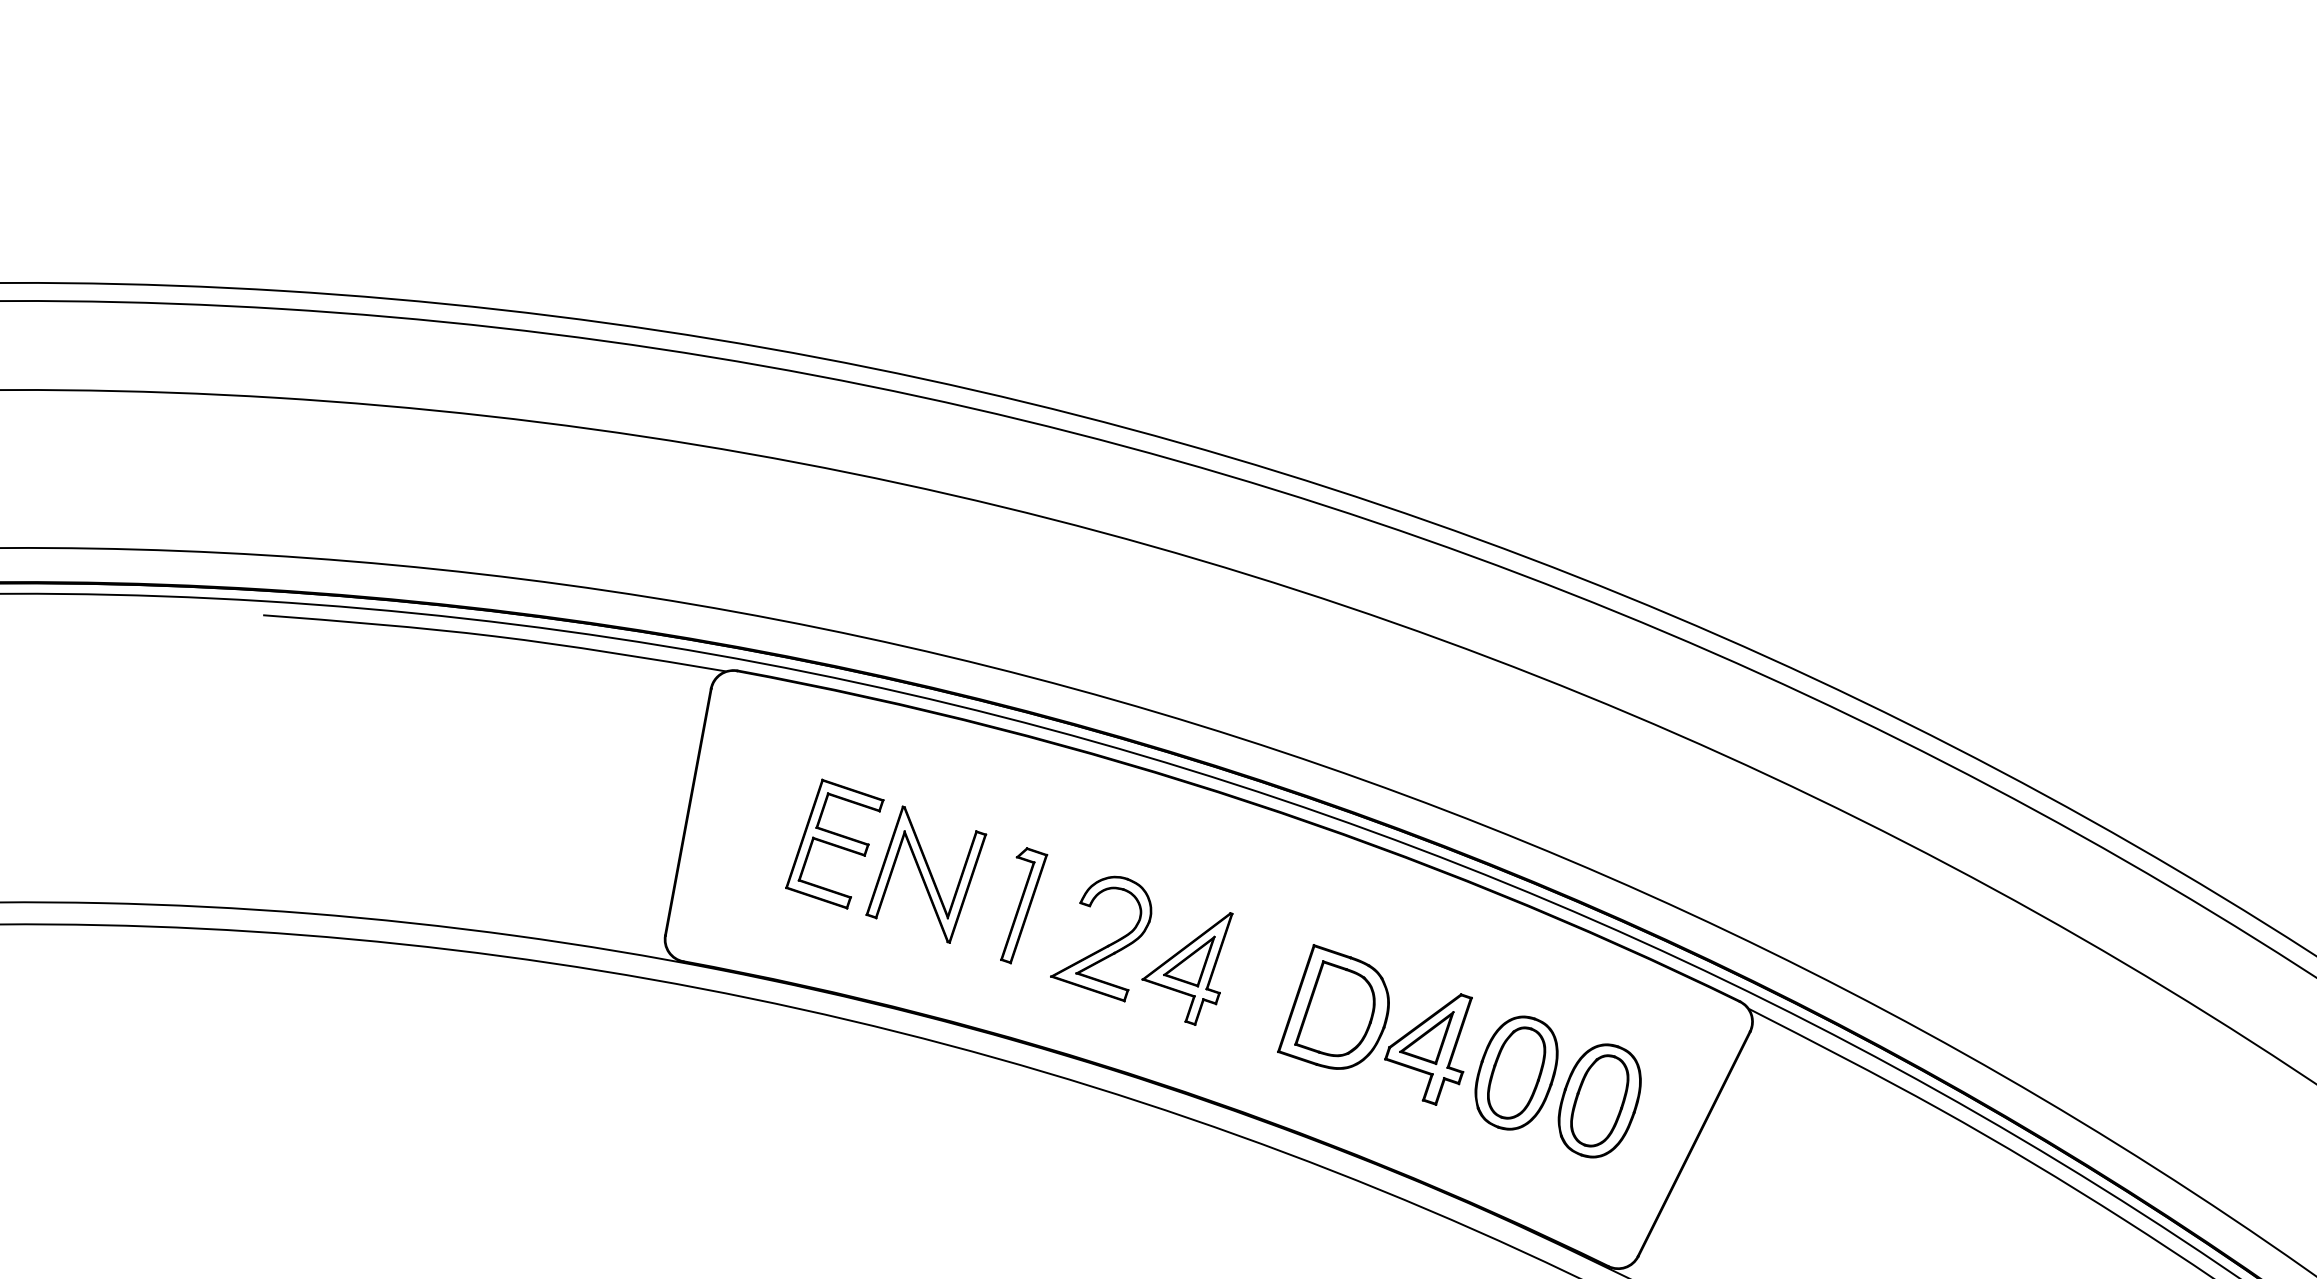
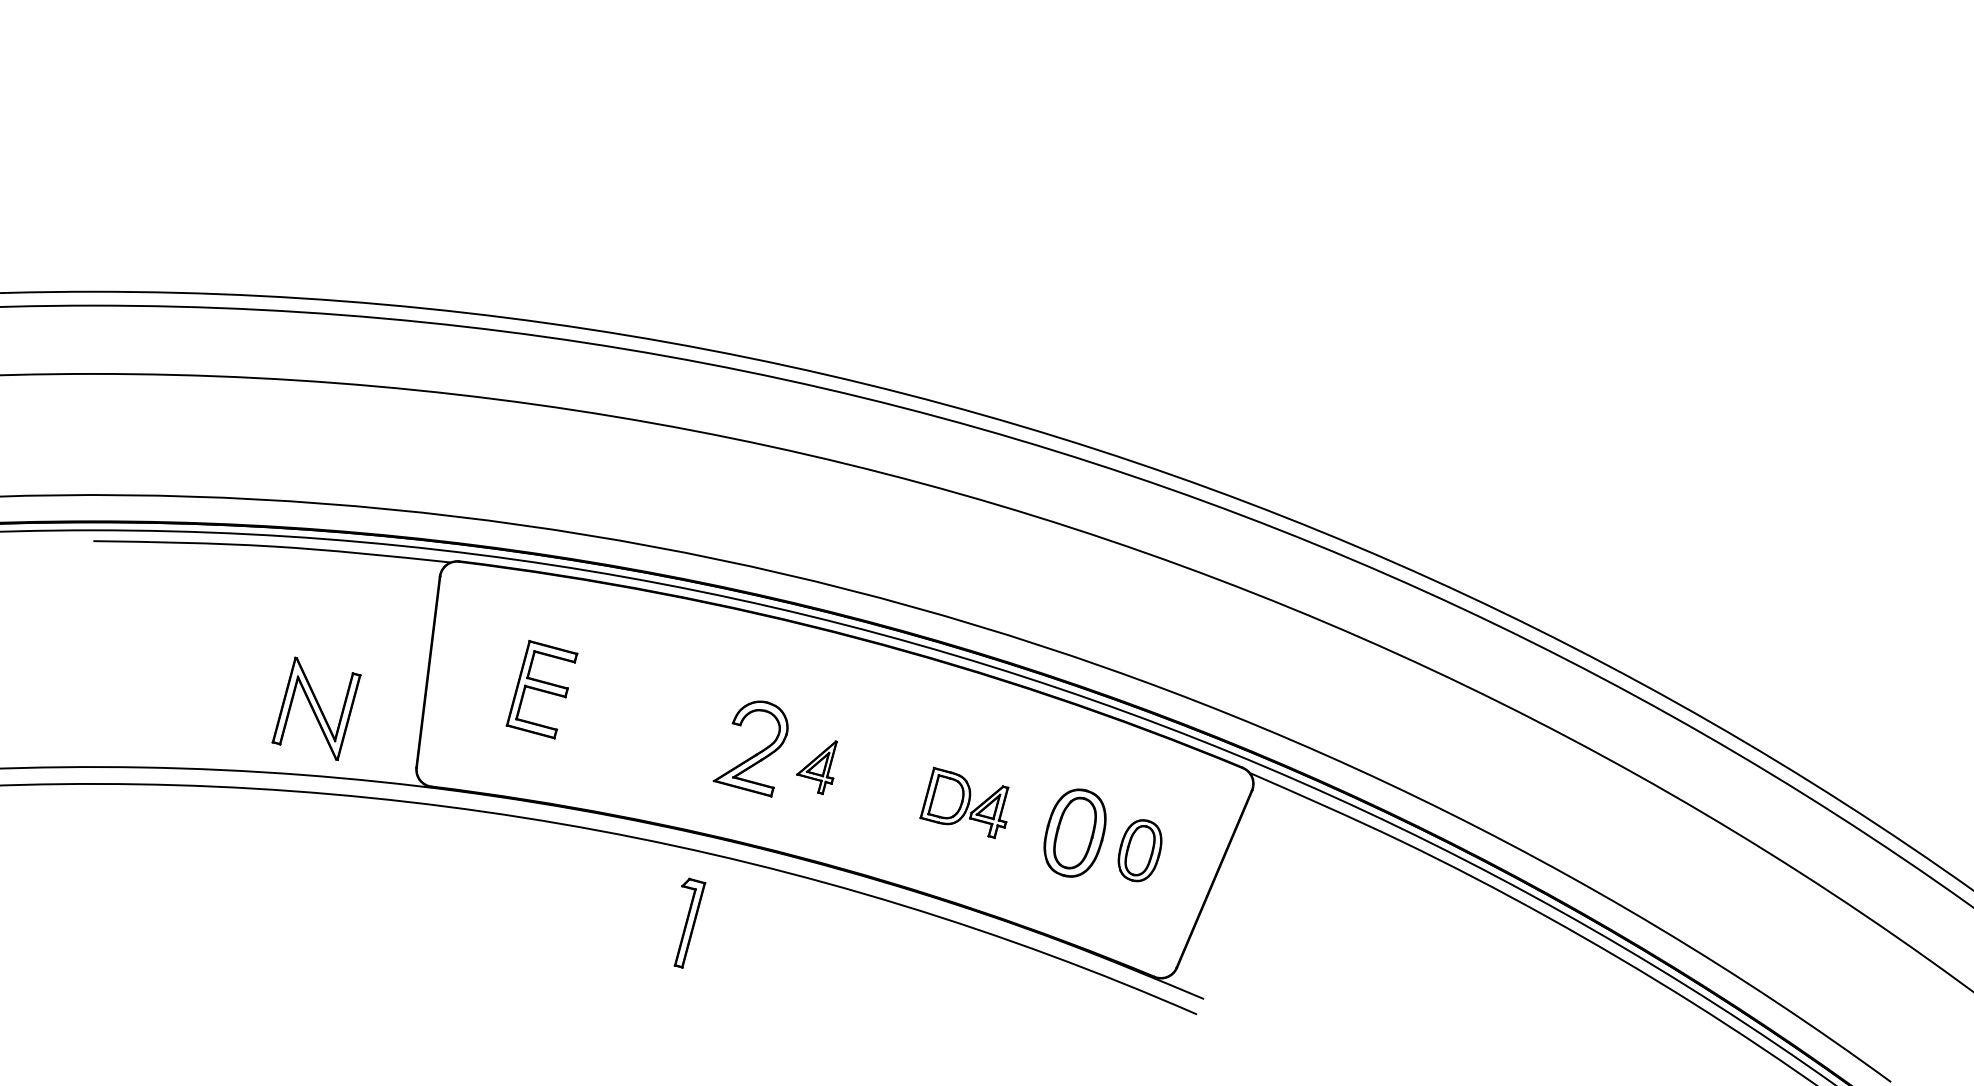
part: (926, 874) -> (316, 708), moved
part: (1023, 905) -> (689, 922), moved
part: (1185, 967) -> (816, 767), size x0.6
part: (1375, 1024) -> (964, 802), size x0.6
part: (1598, 1100) -> (1139, 850), size x0.7

